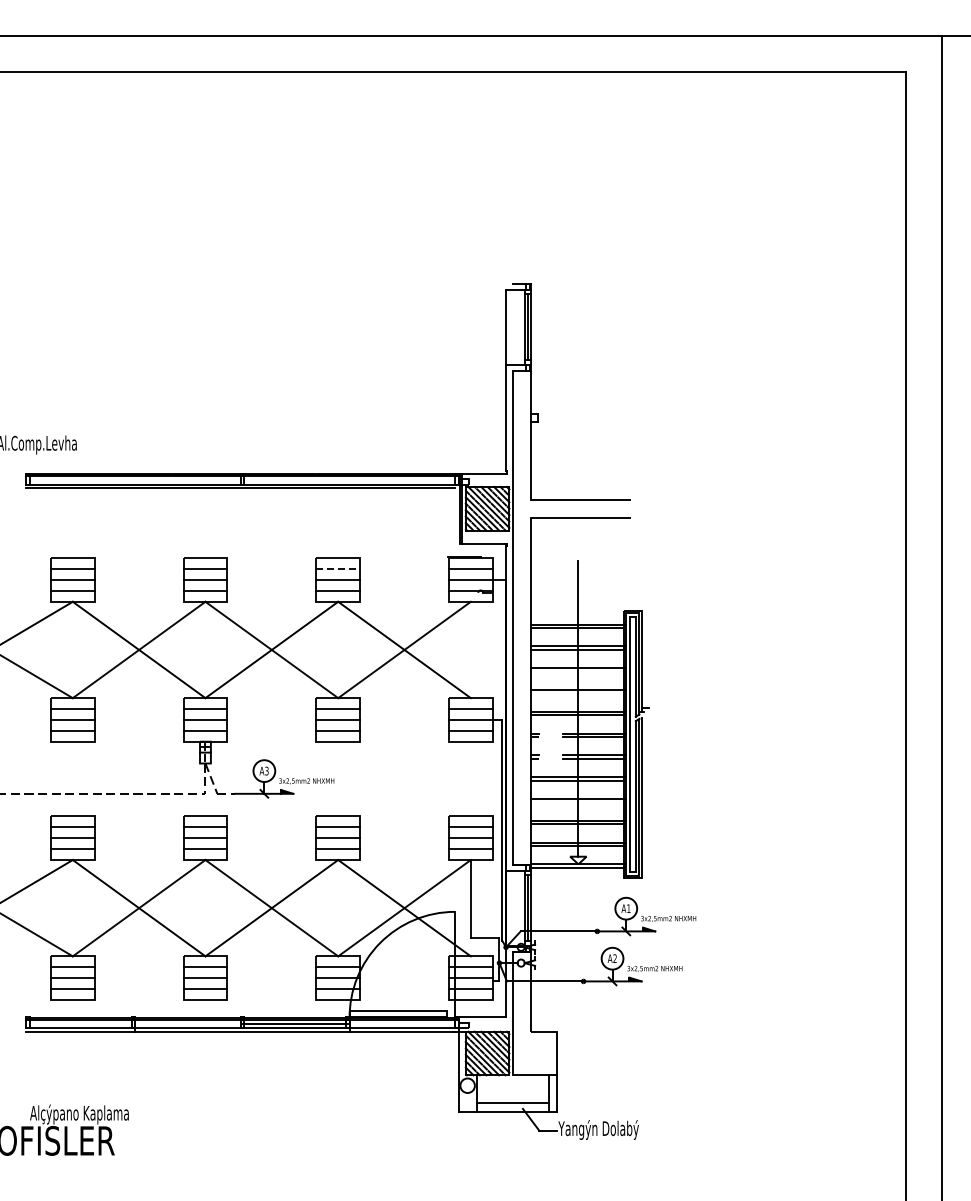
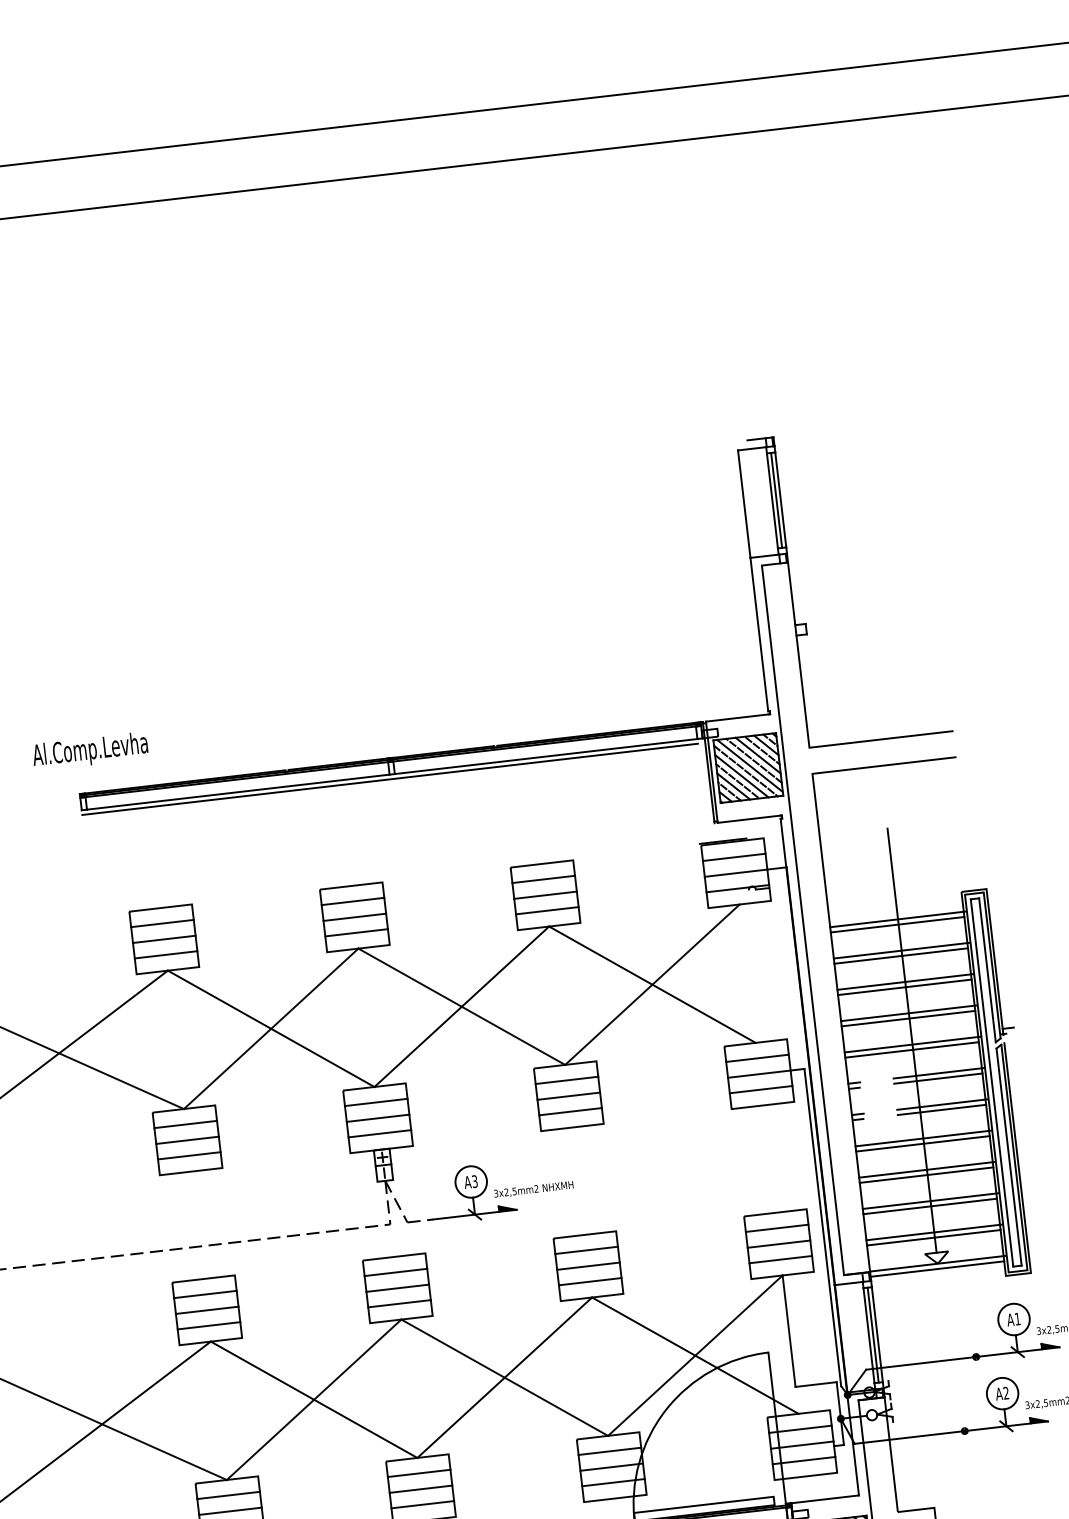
line: (338, 569) -> (544, 880), dashed -> solid
line: (577, 671) -> (904, 986), added
line: (577, 693) -> (908, 1018), added
line: (577, 802) -> (926, 1175), added

